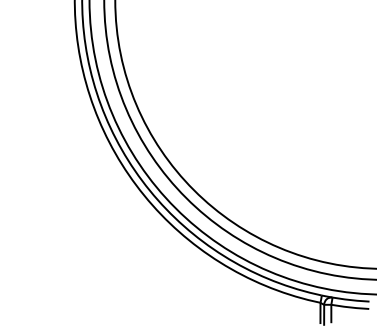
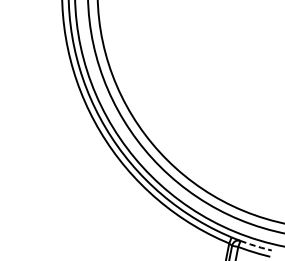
line: (351, 300) -> (256, 246), solid -> dashed

